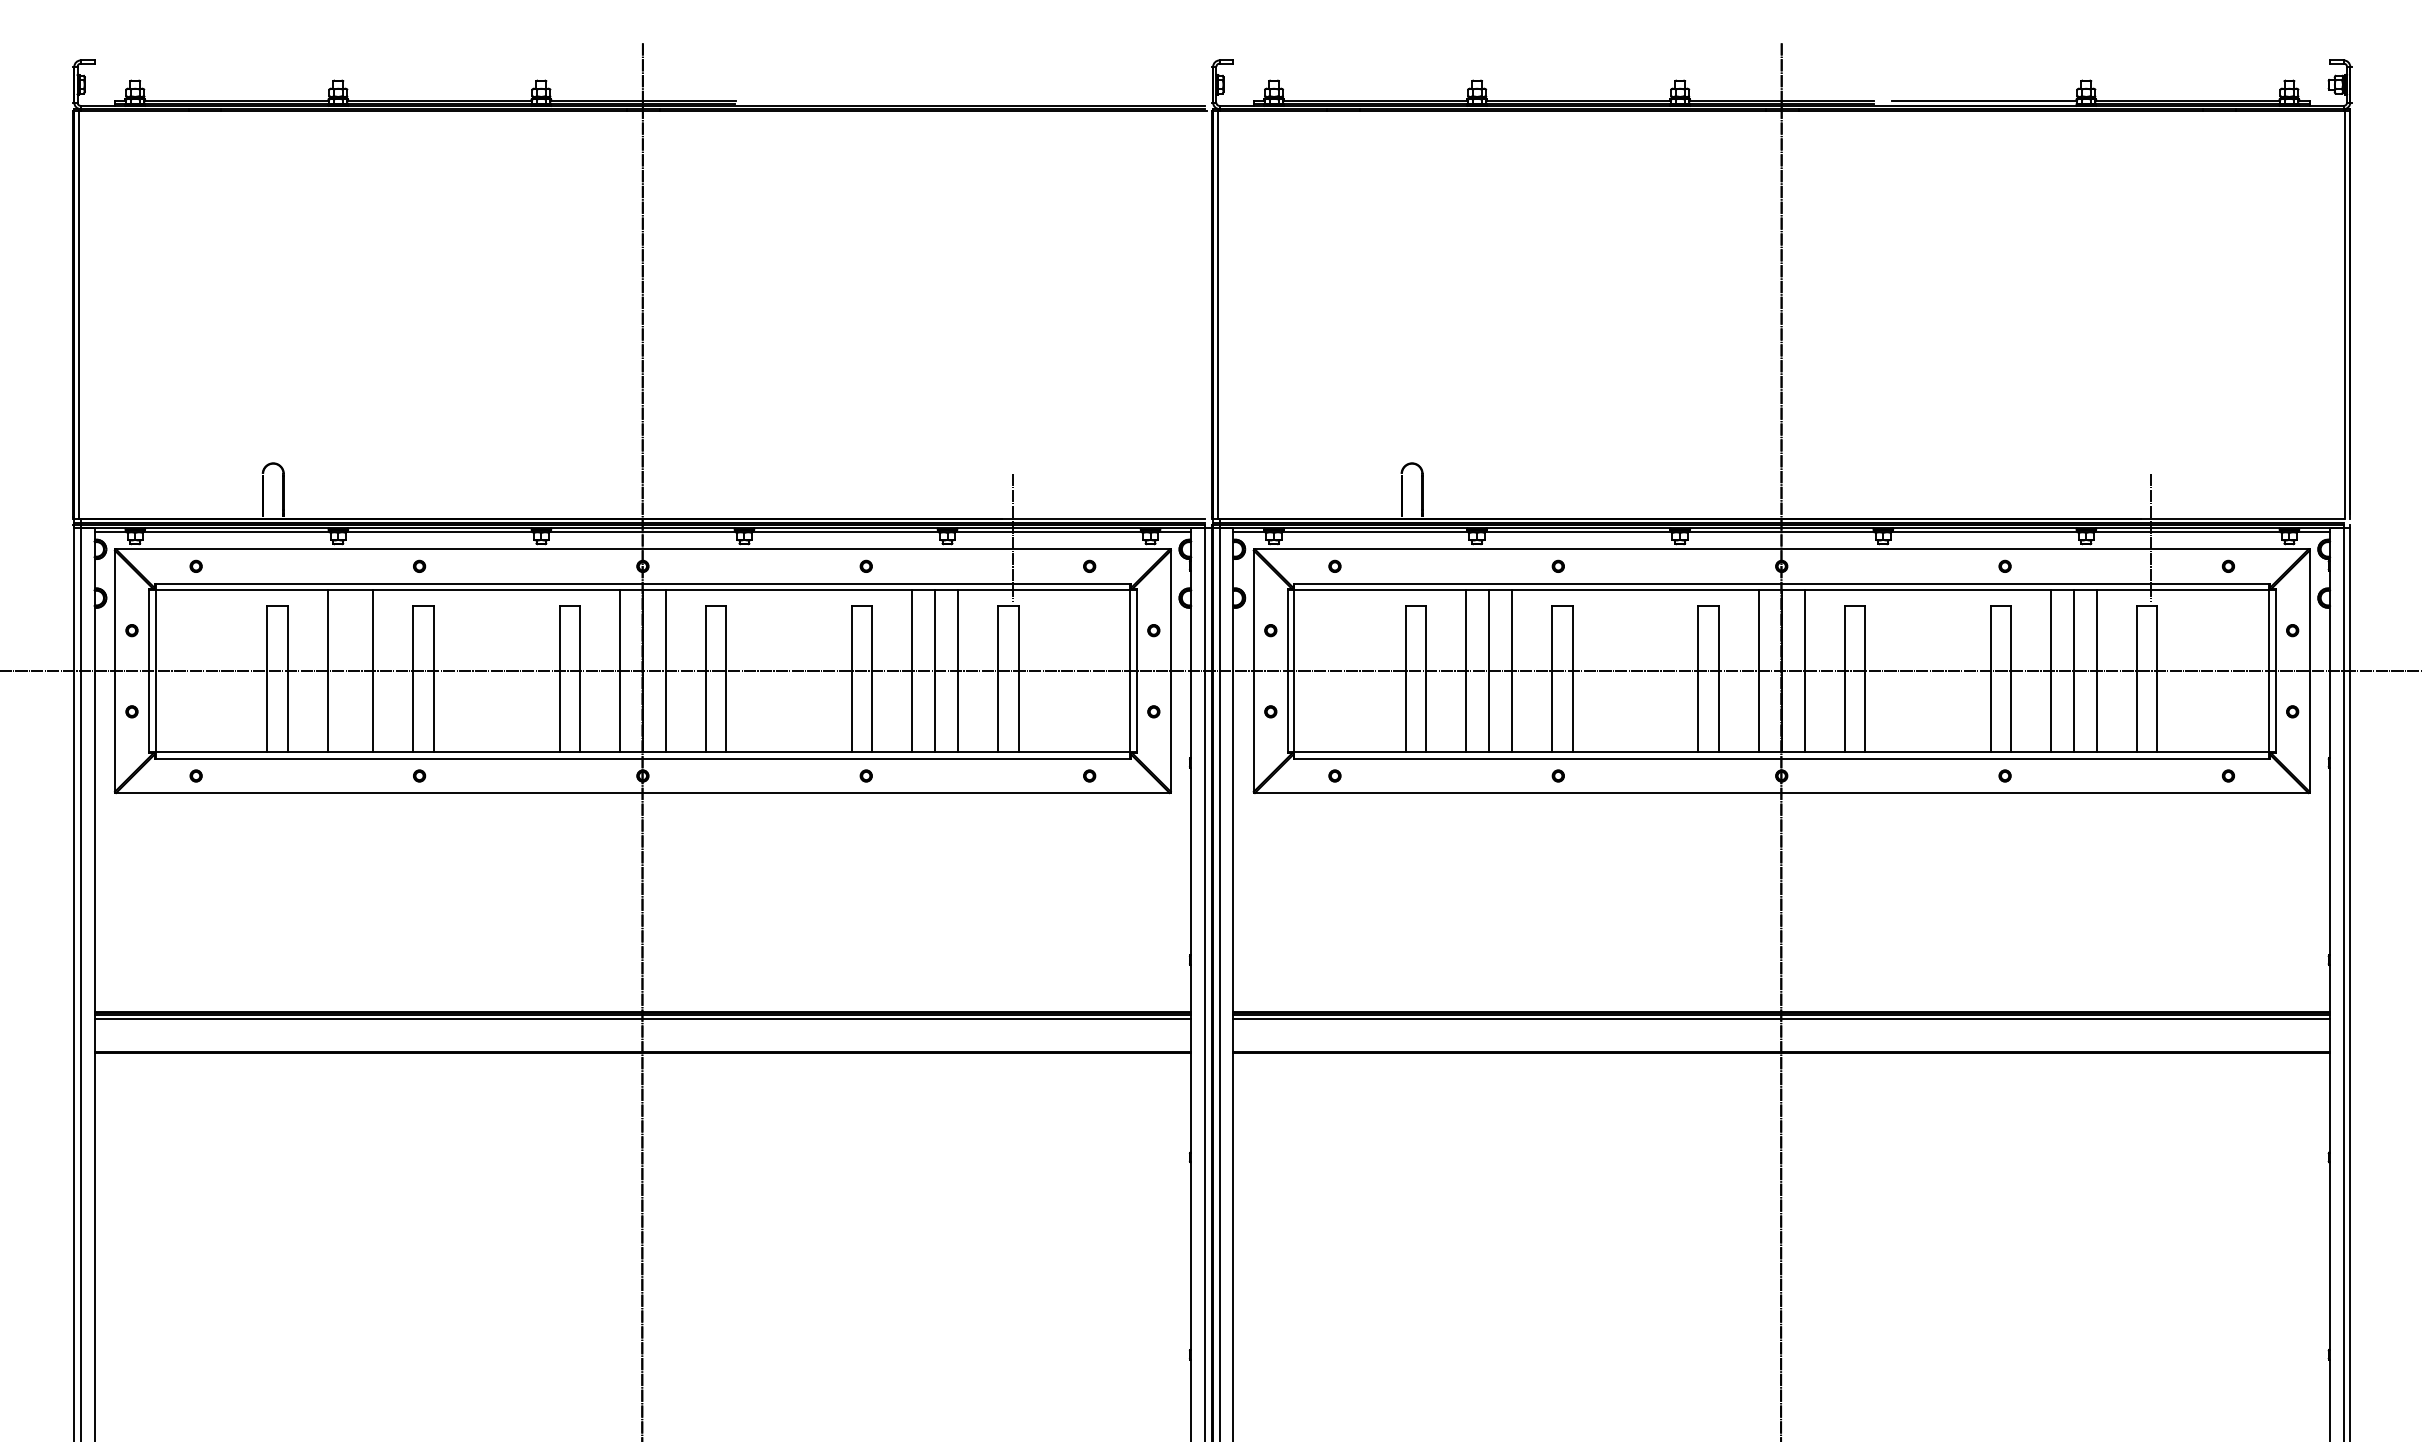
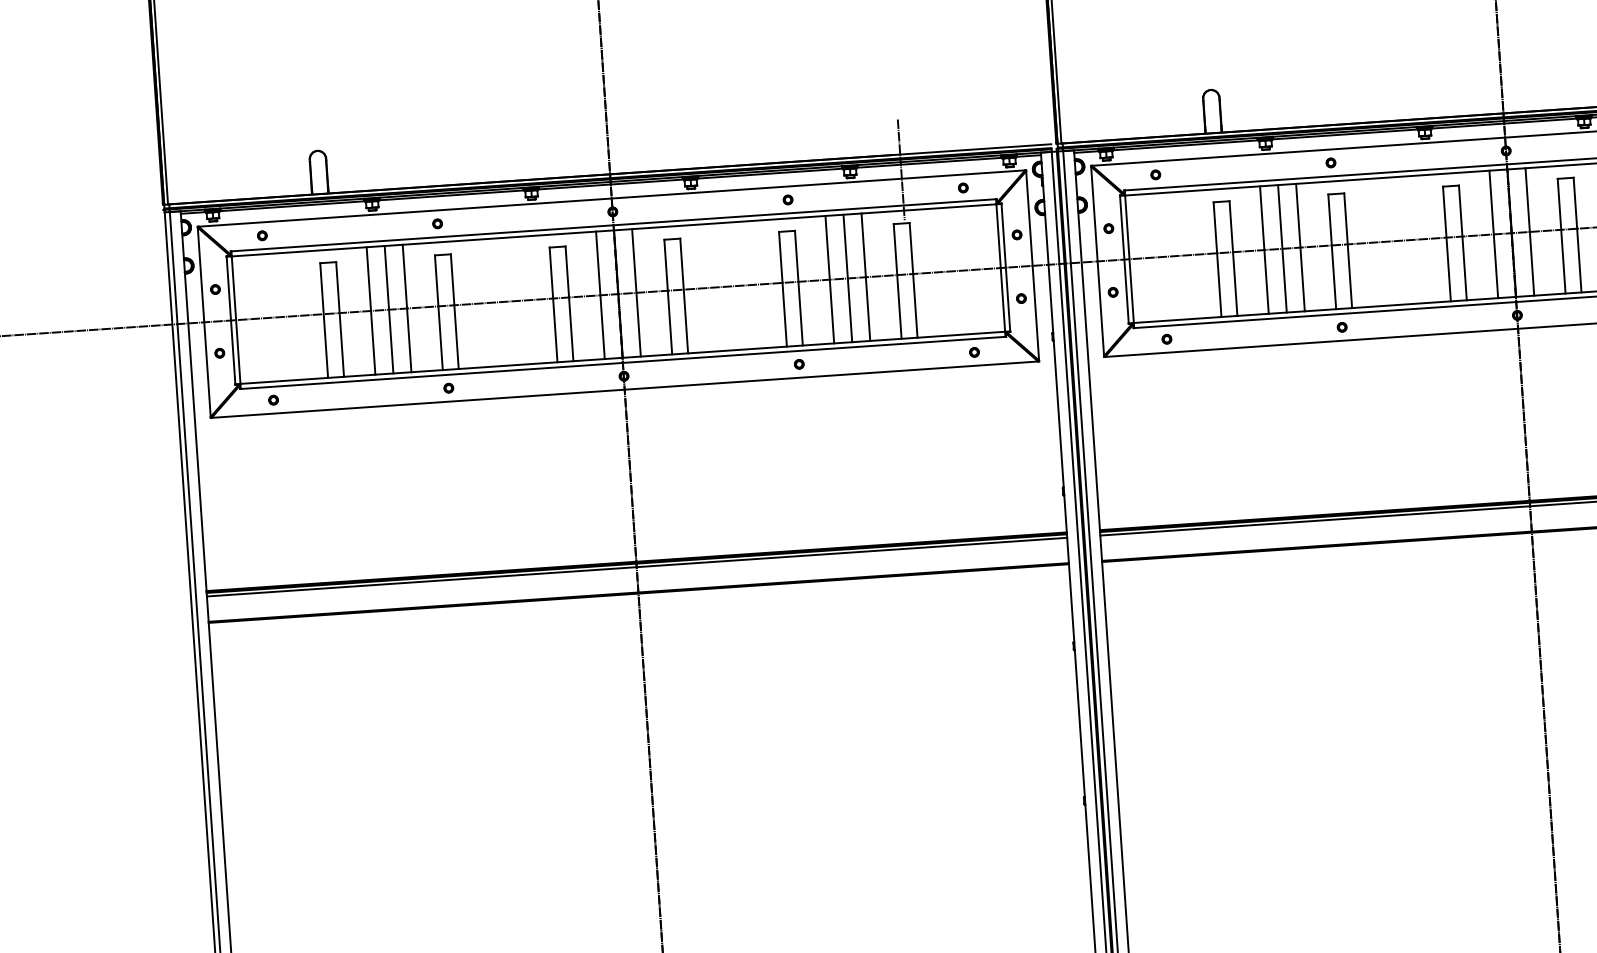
line: (350, 671) -> (389, 309), added

